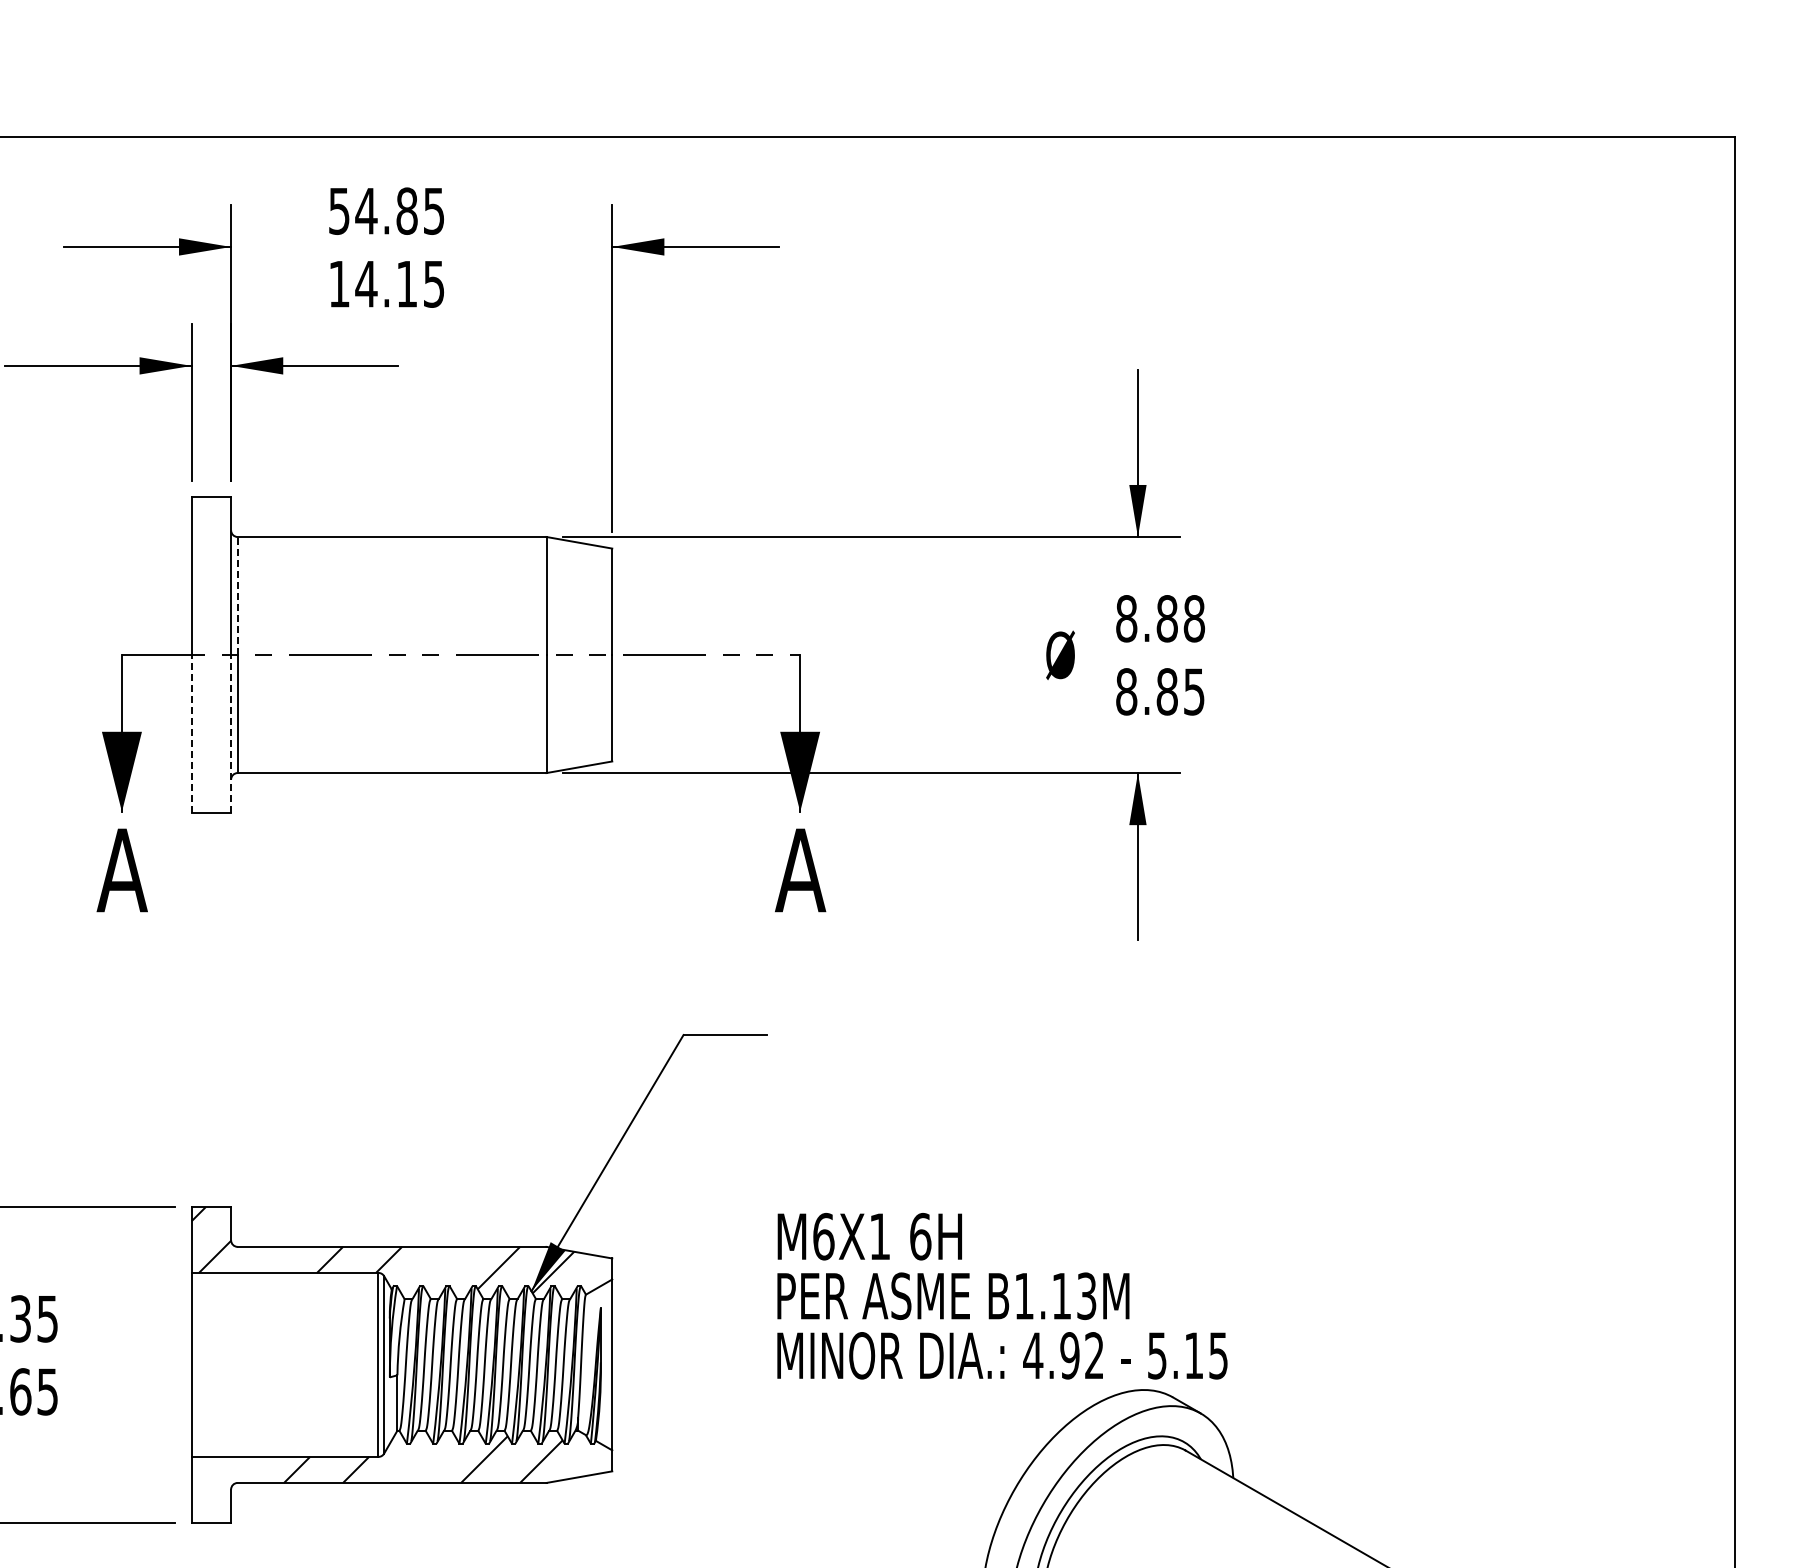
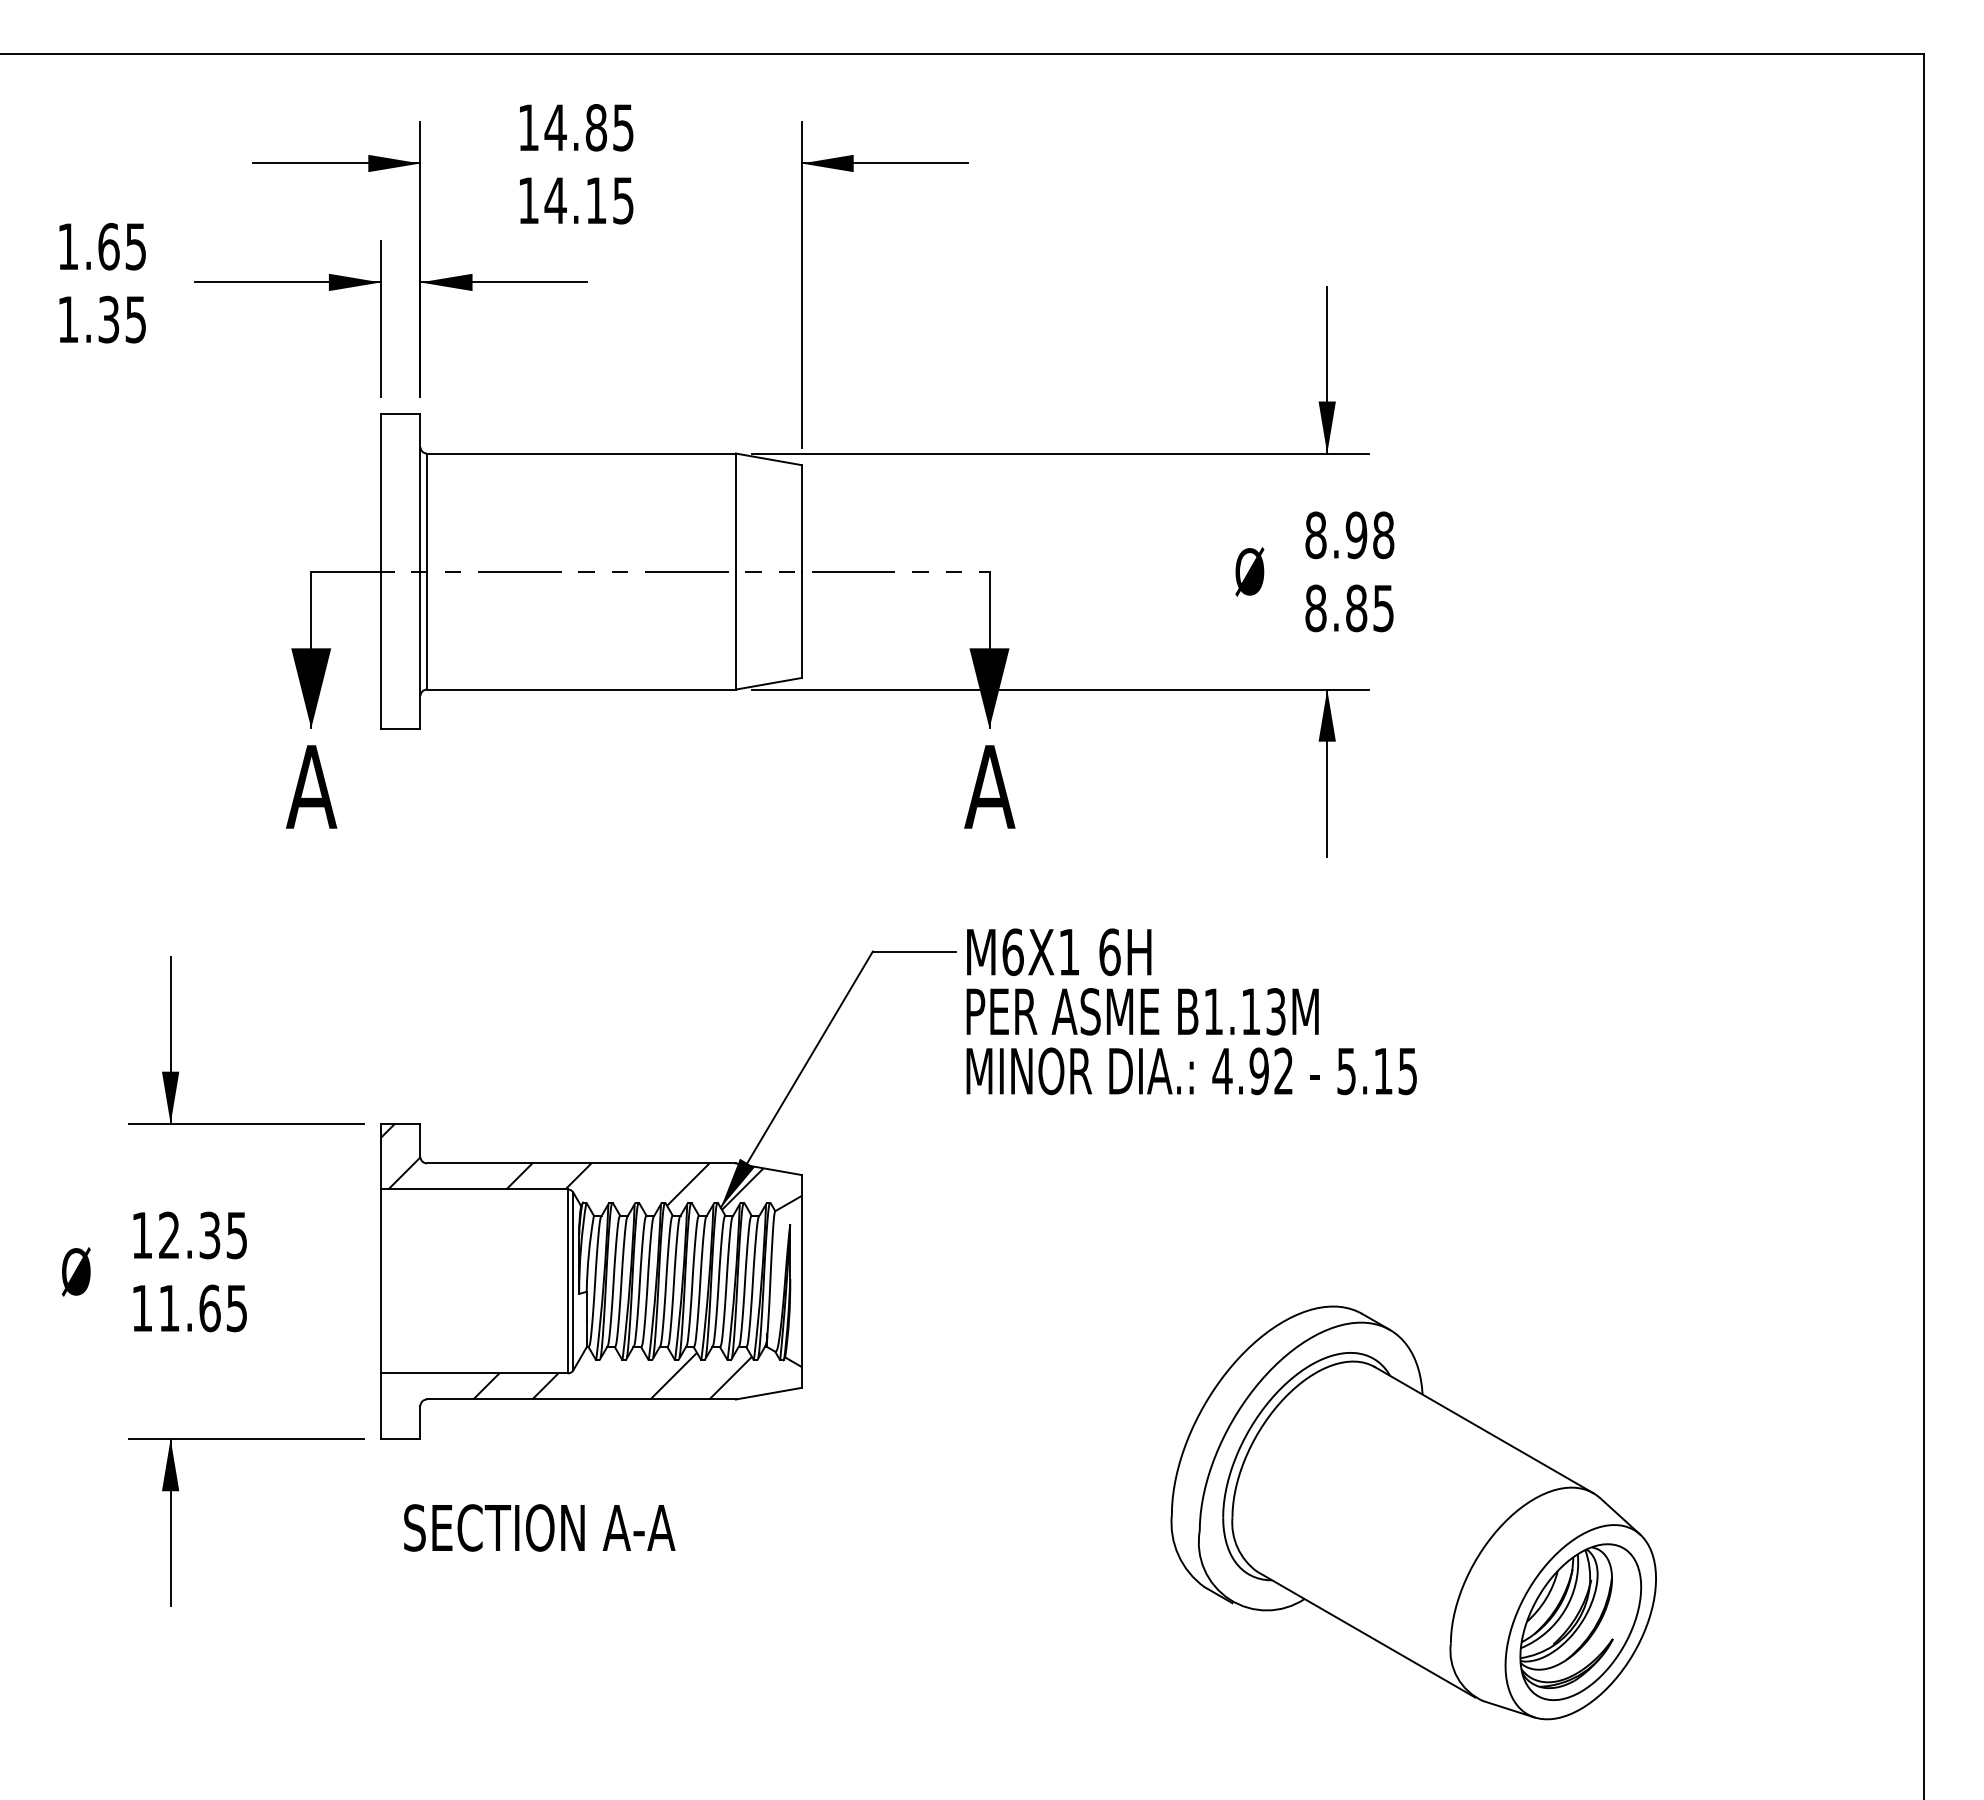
text: (339, 210) -> (528, 127), 54.85 -> 14.85
line: (237, 595) -> (426, 512), dashed -> solid
text: (1167, 618) -> (1356, 535), 8.88 -> 8.98
line: (191, 733) -> (380, 650), dashed -> solid
line: (231, 733) -> (420, 650), dashed -> solid
text: (1002, 1295) -> (1191, 1011), moved

